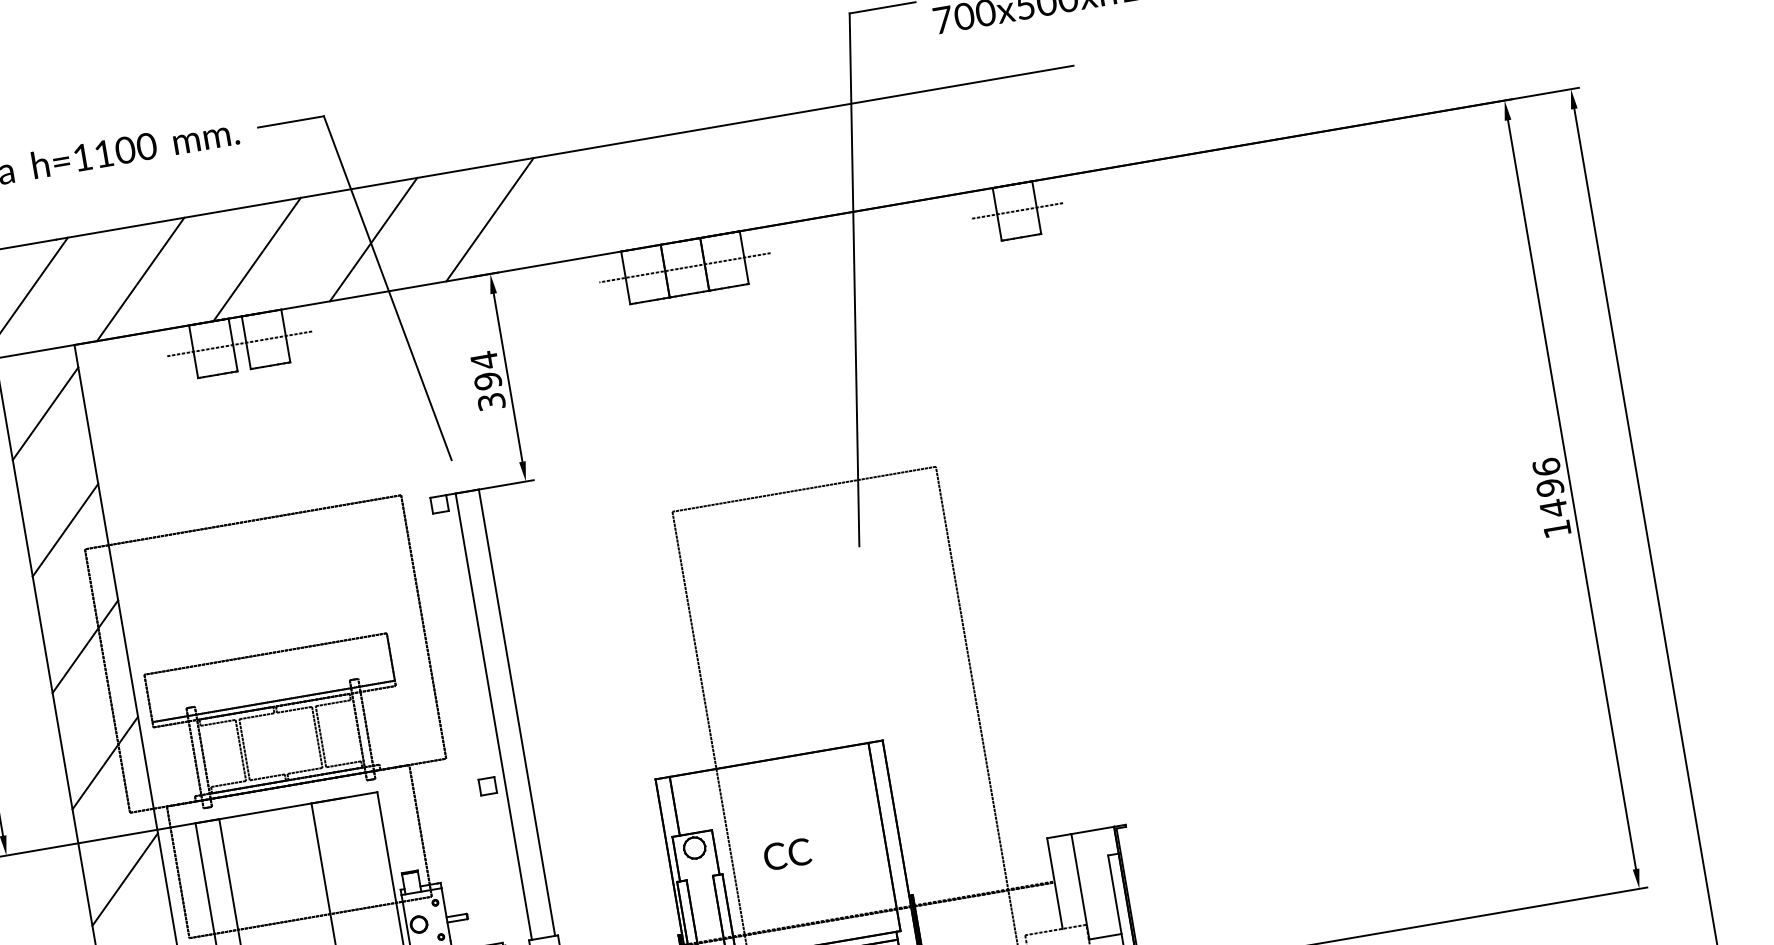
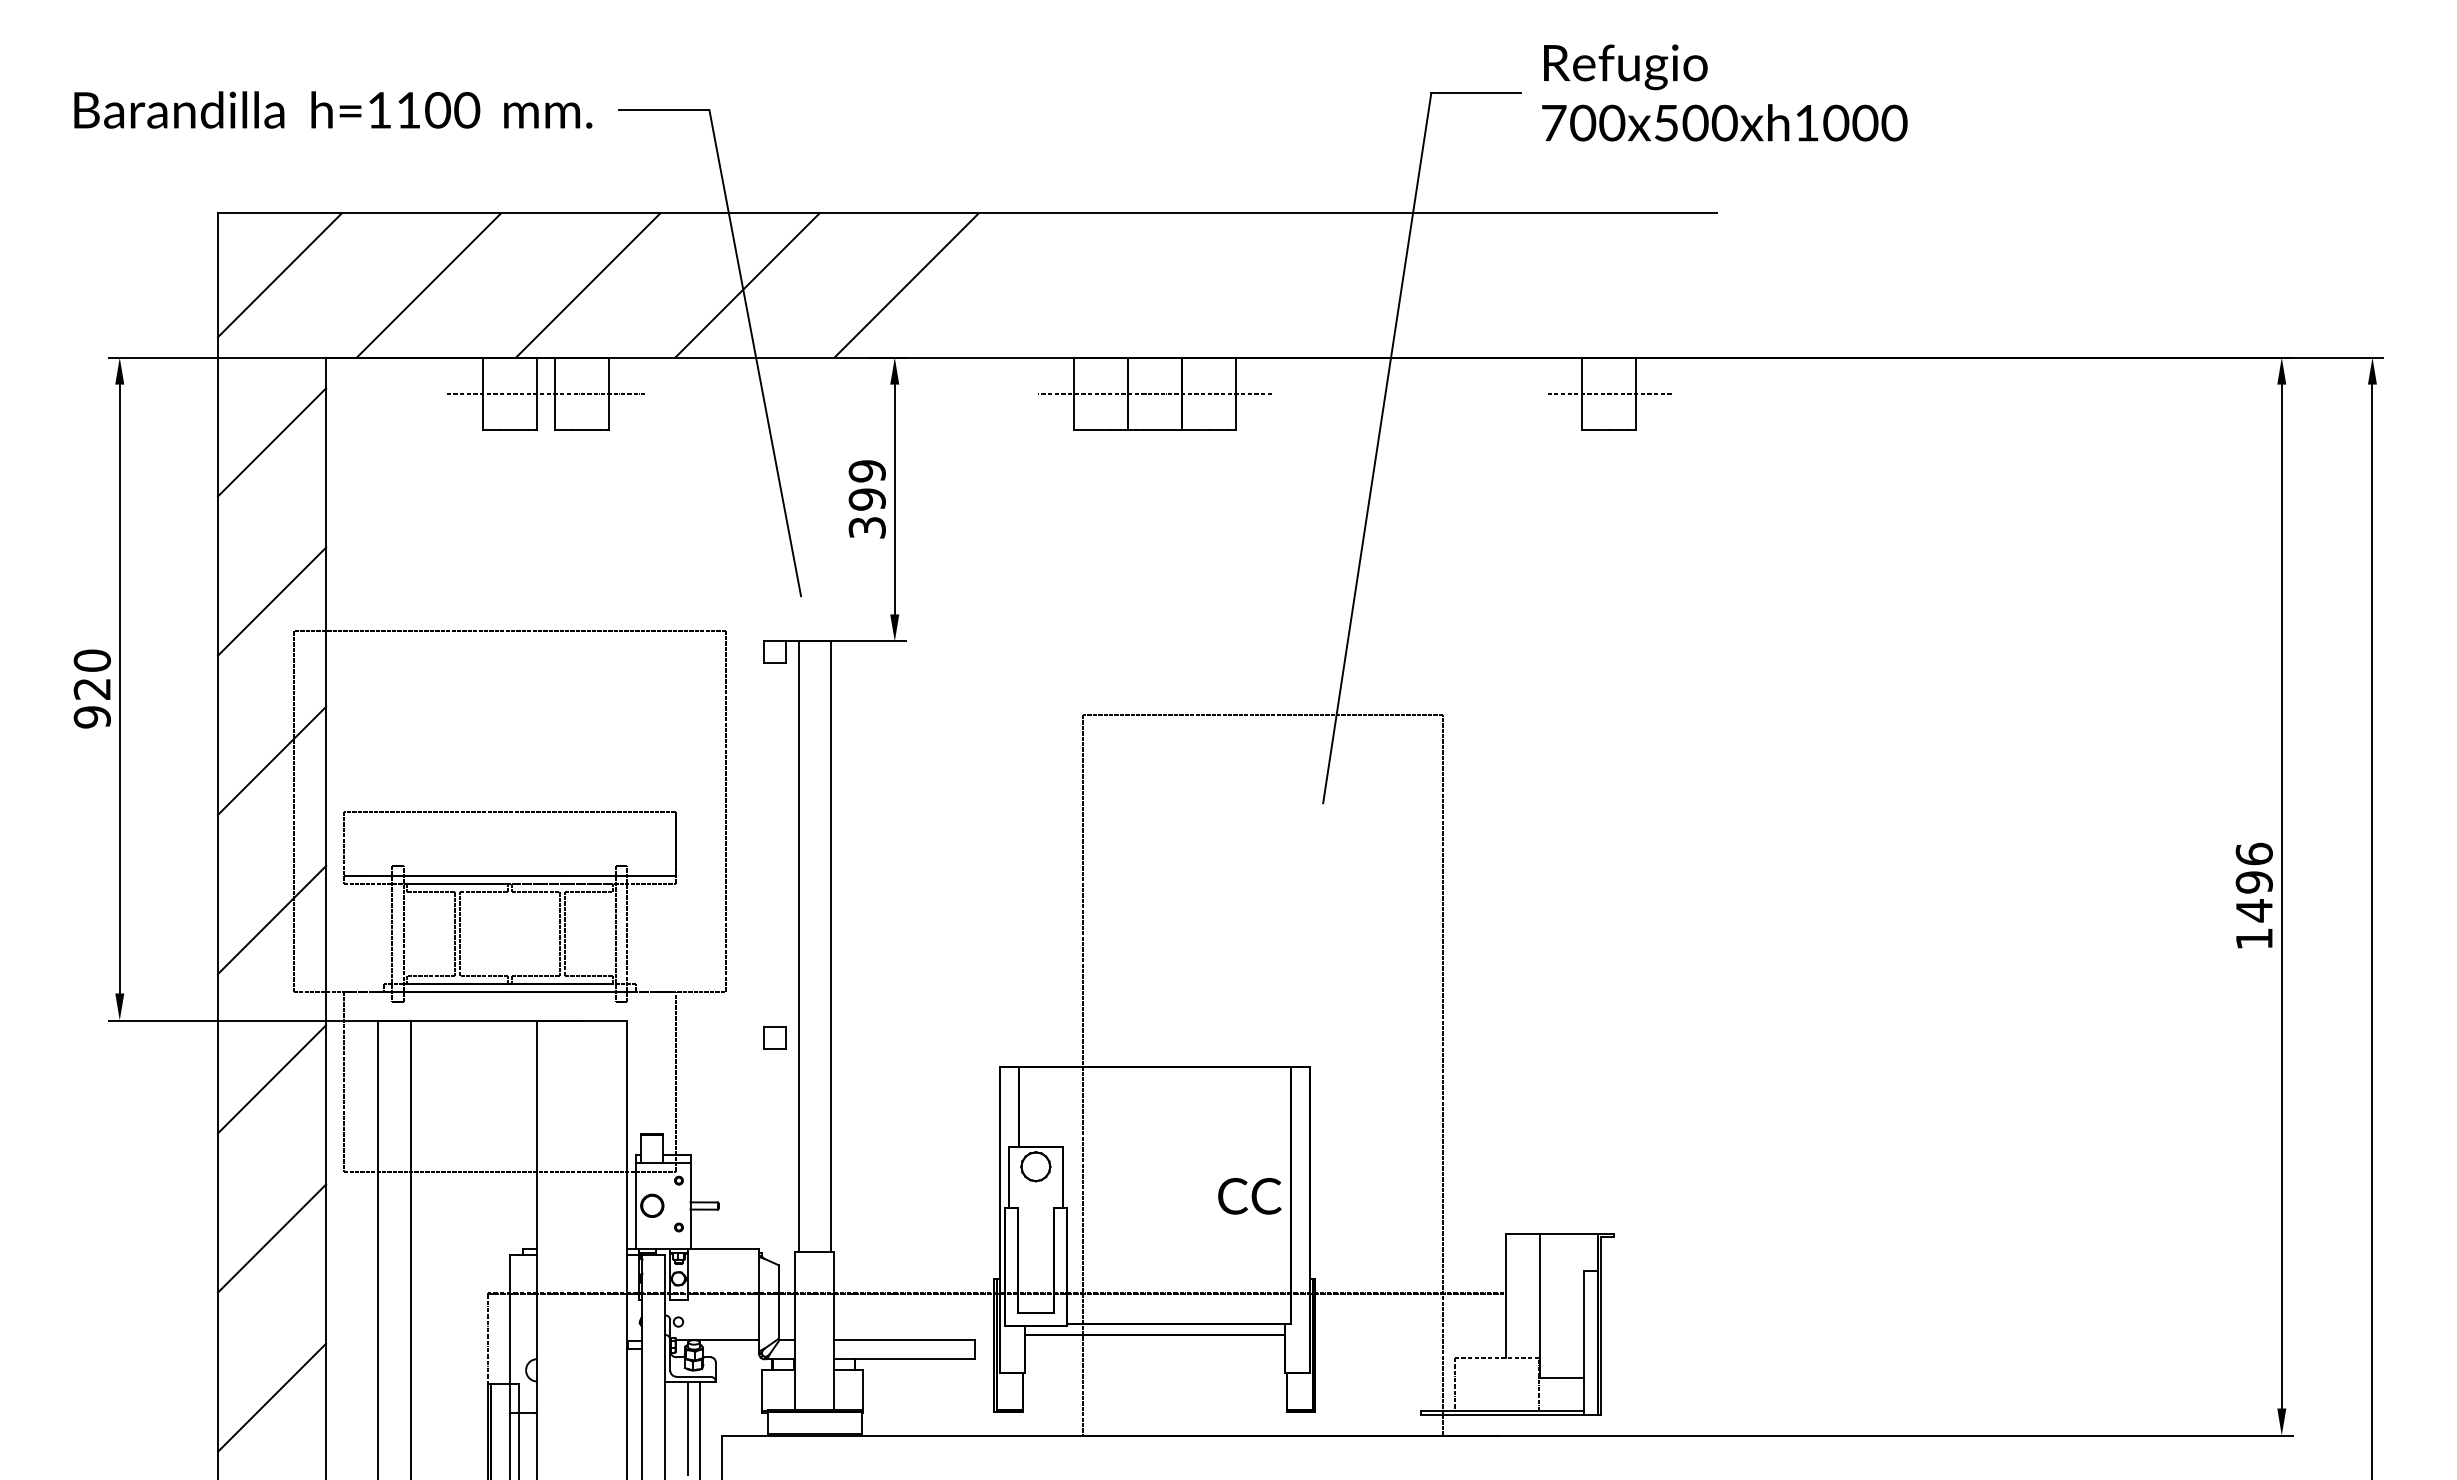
text: (483, 360) -> (866, 471), 394 -> 399
text: (787, 854) -> (1249, 1196), moved

